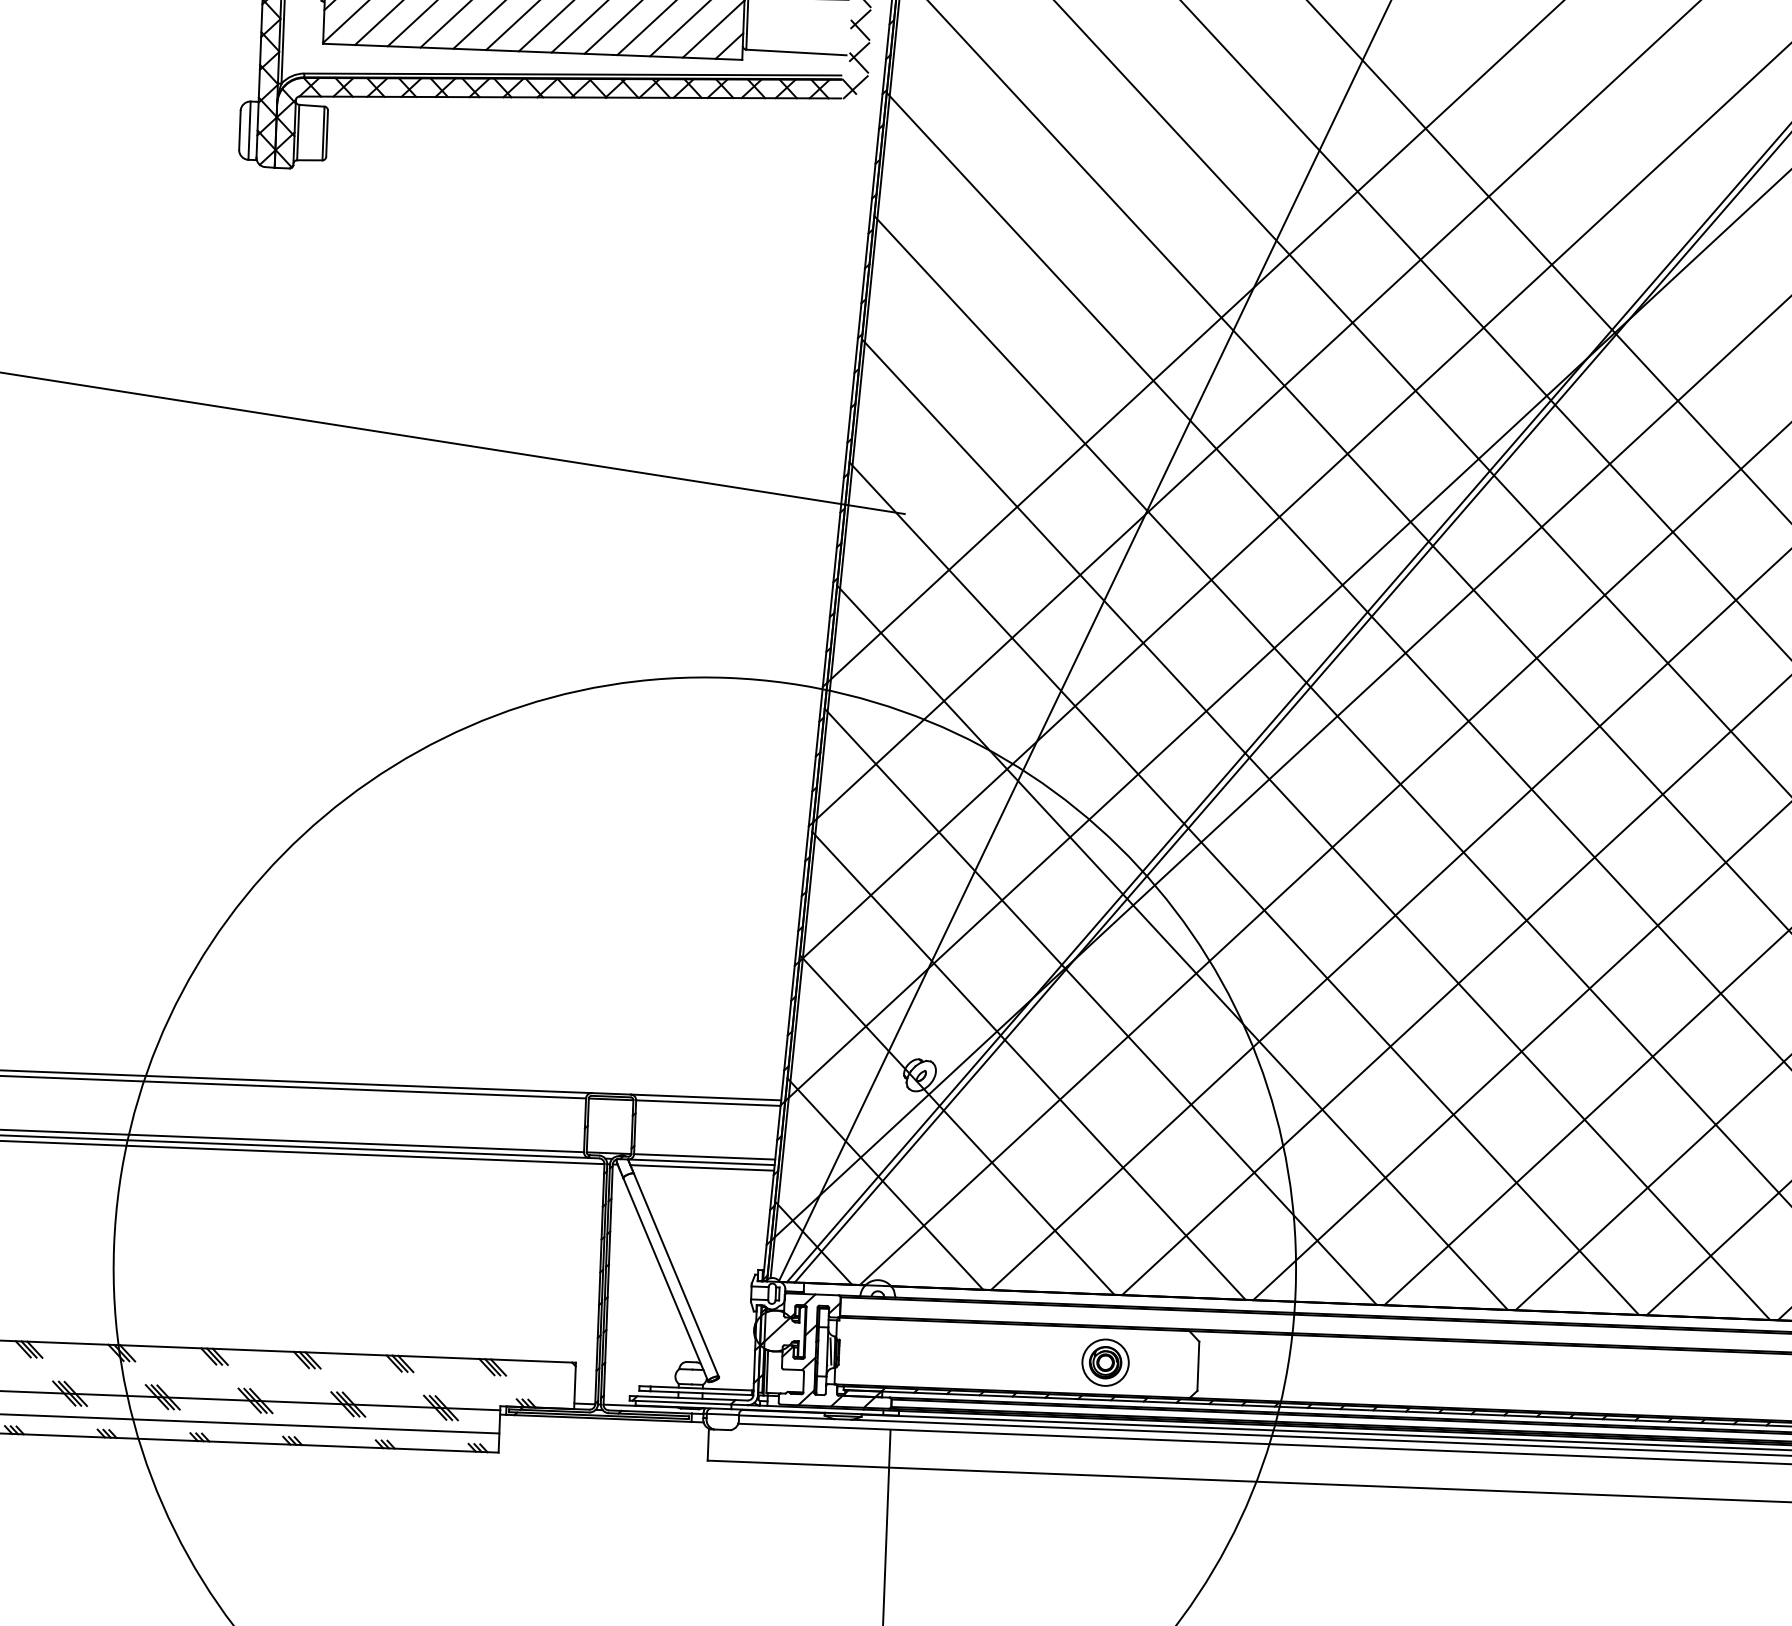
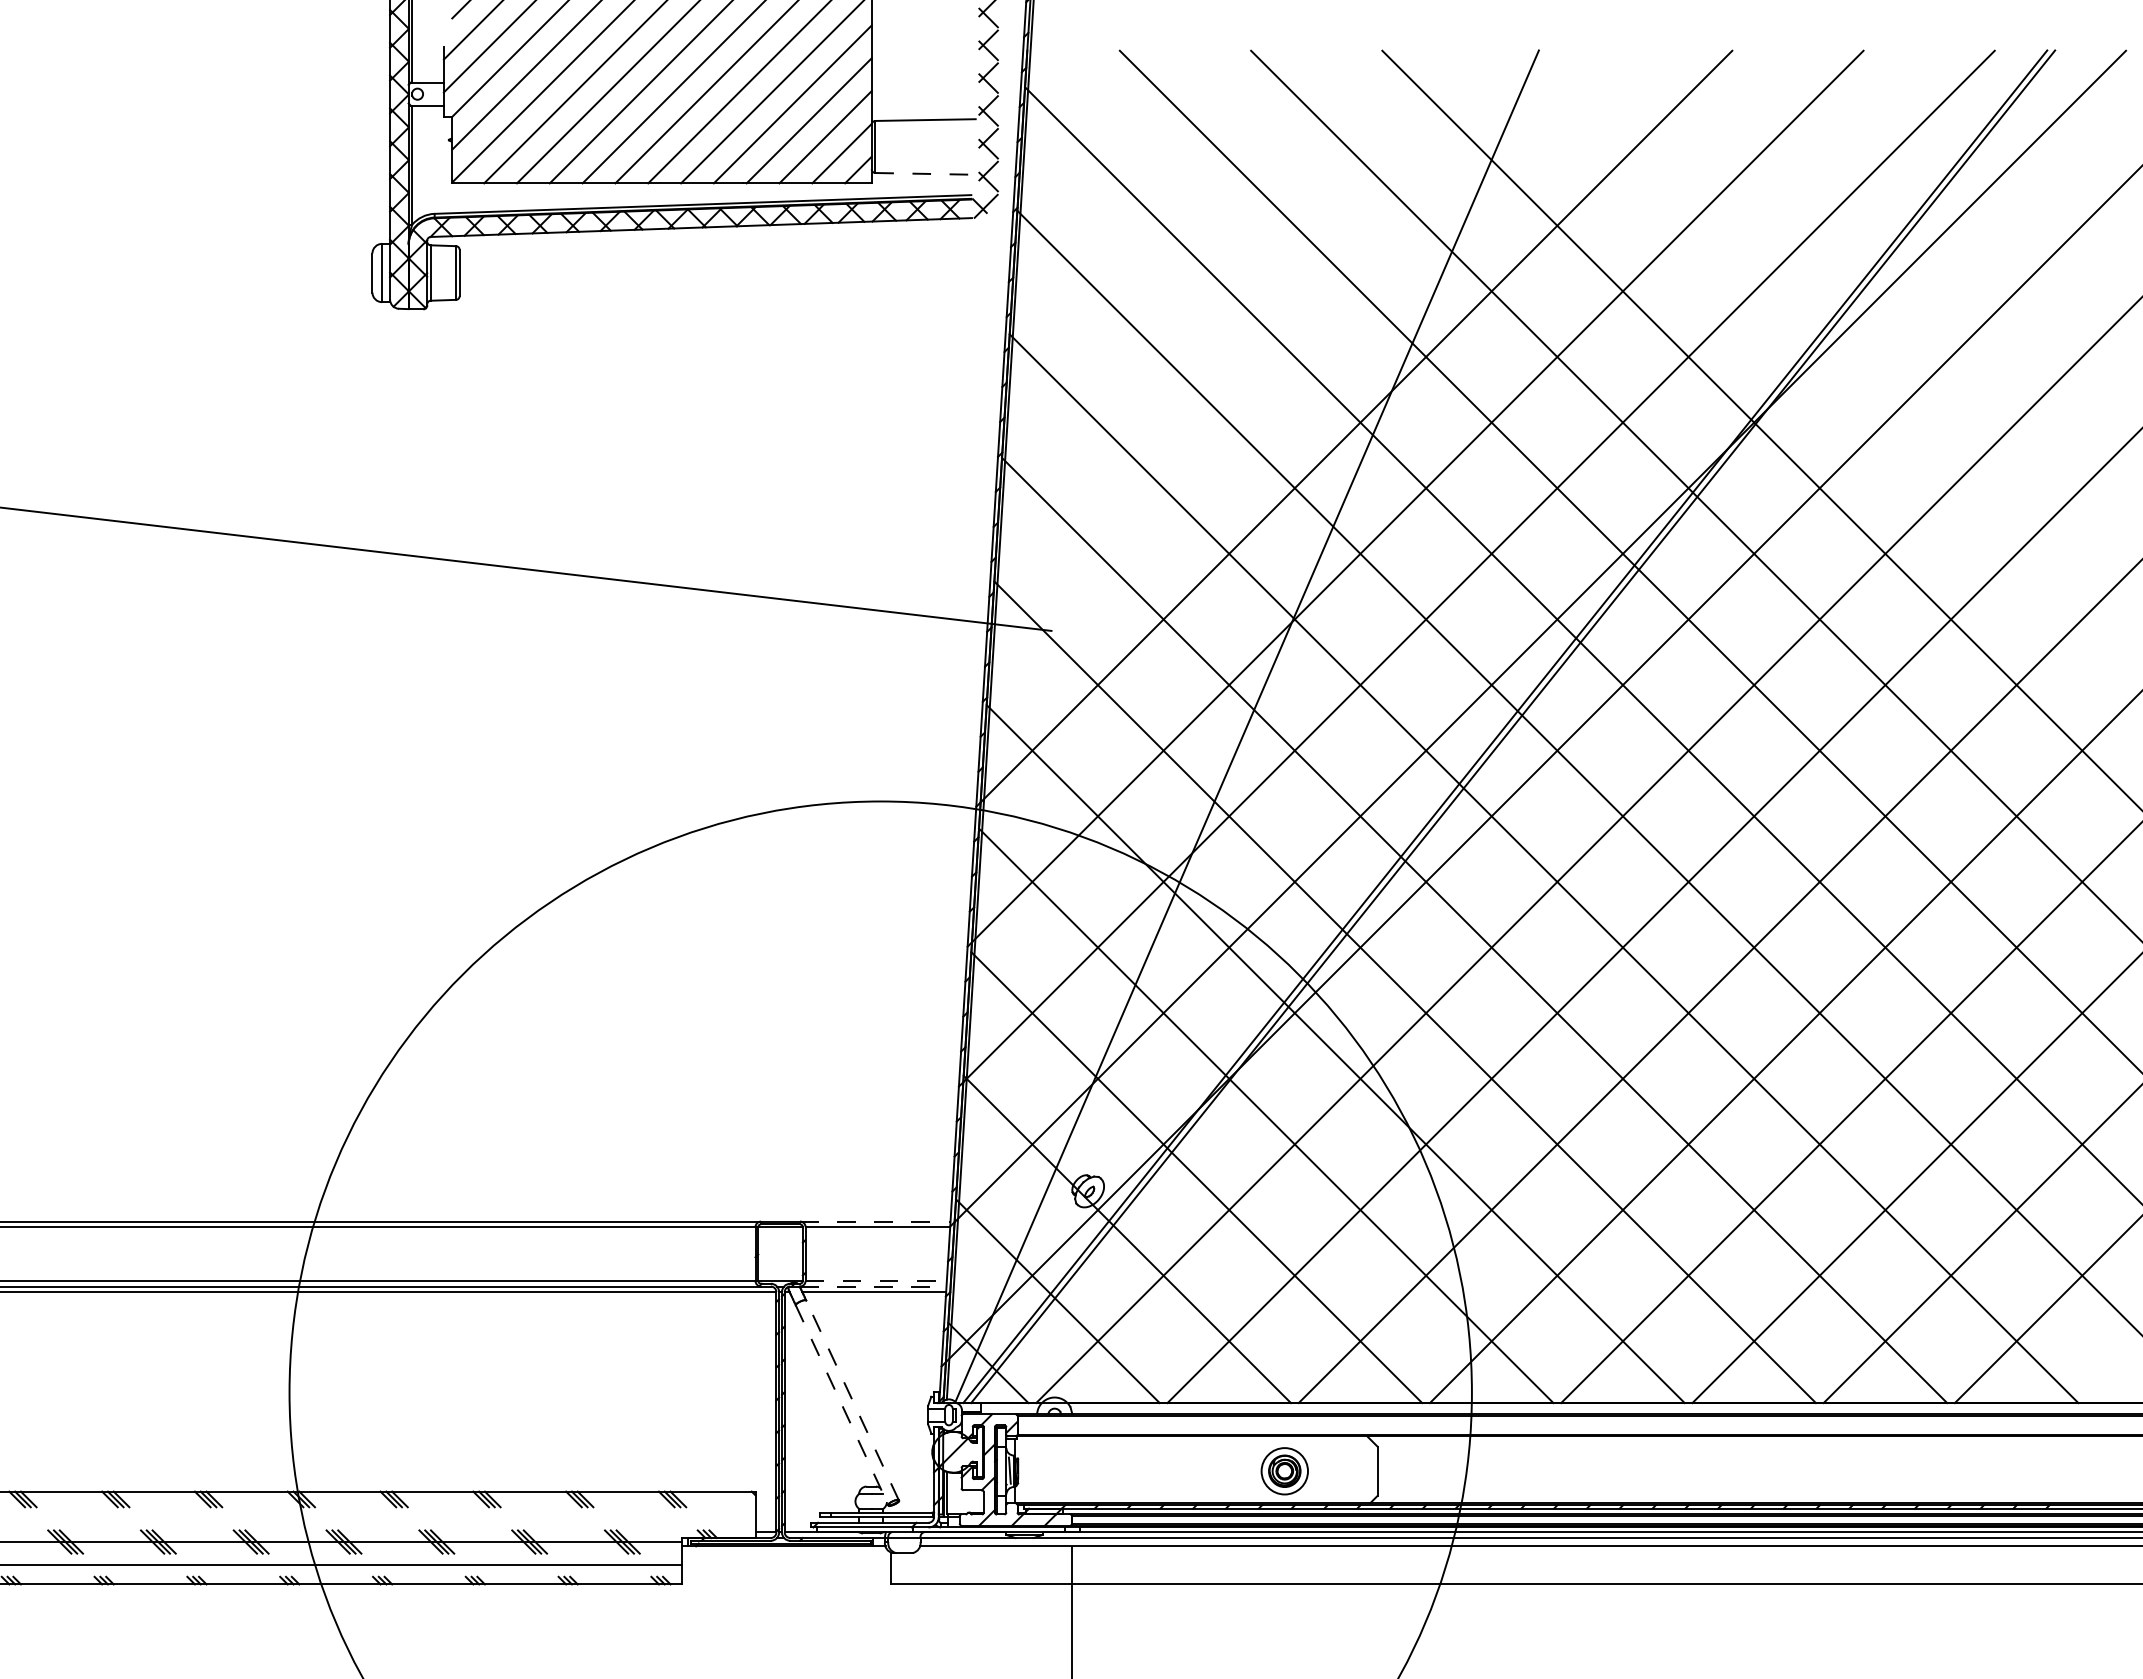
line: (797, 52) -> (926, 173), solid -> dashed
line: (706, 1097) -> (875, 1221), solid -> dashed
line: (704, 1156) -> (876, 1280), solid -> dashed
line: (701, 1162) -> (873, 1286), solid -> dashed
line: (676, 1274) -> (852, 1399), solid -> dashed
line: (666, 1280) -> (842, 1405), solid -> dashed

